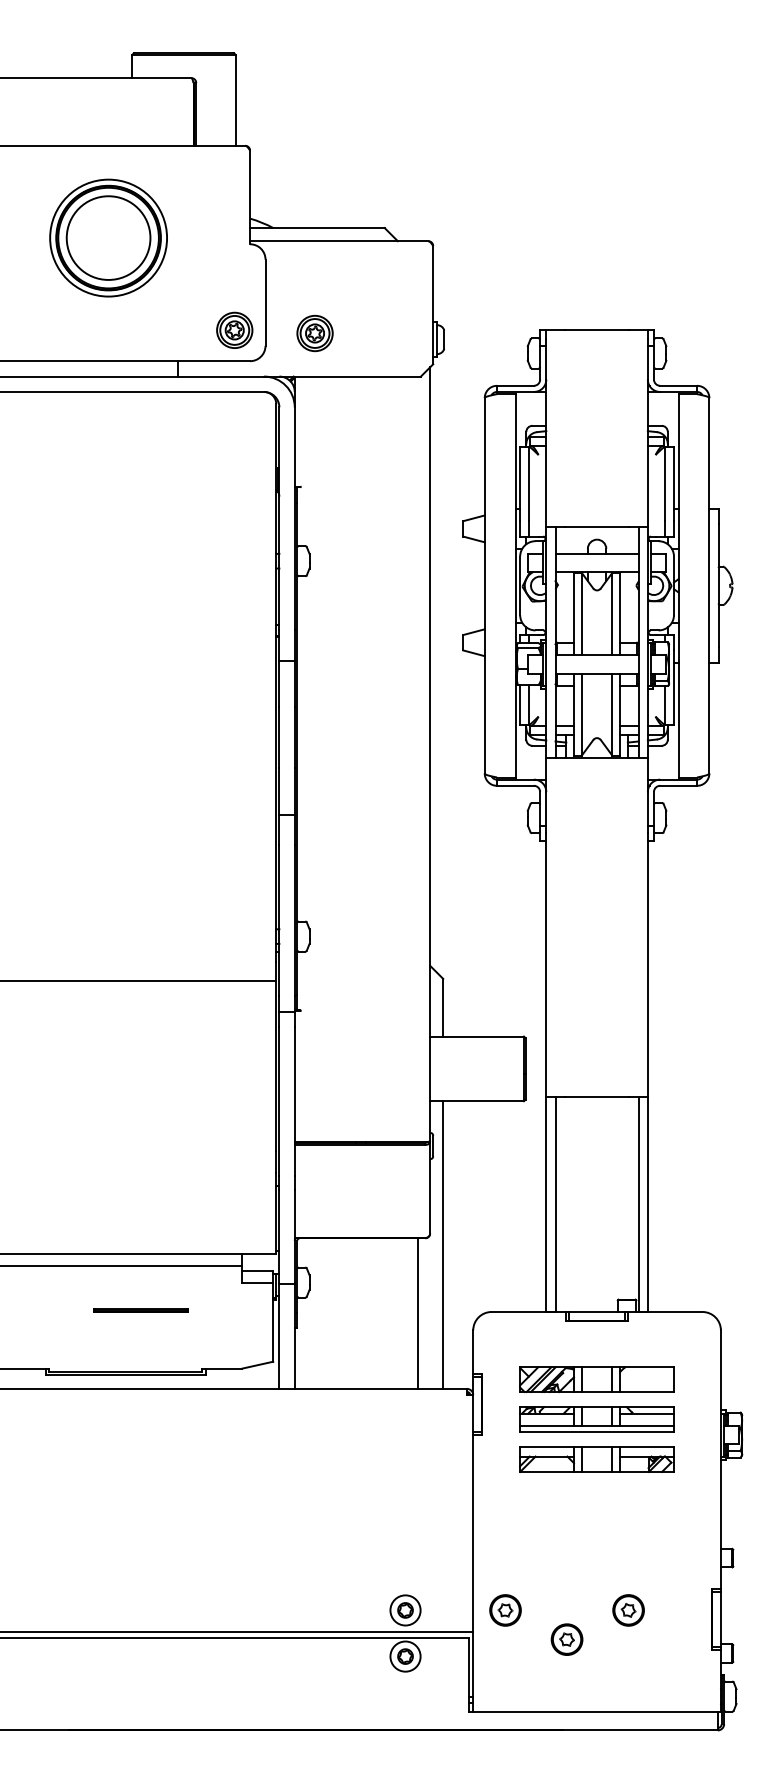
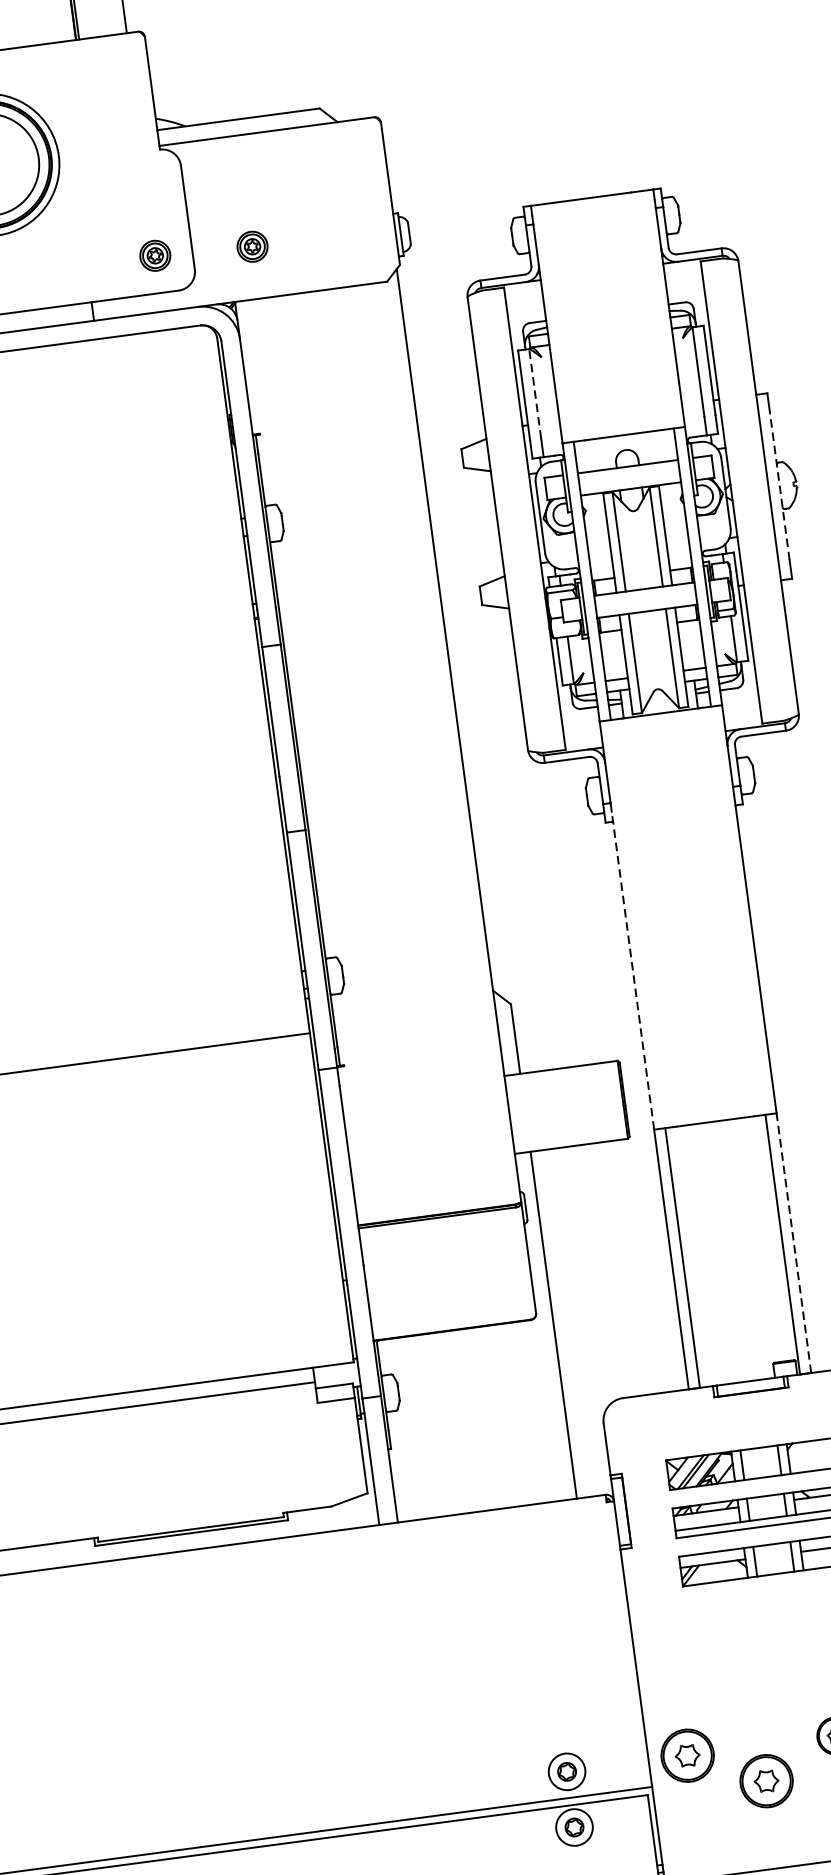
part: (234, 329) -> (154, 254), size x0.7
part: (314, 333) -> (251, 246), size x0.7
line: (529, 483) -> (535, 393), solid -> dashed
line: (718, 585) -> (779, 485), solid -> dashed
line: (546, 964) -> (633, 970), solid -> dashed
line: (647, 1204) -> (793, 1243), solid -> dashed
line: (140, 1310) -> (199, 1452), removed
line: (417, 1313) -> (533, 1411), removed
part: (505, 1610) -> (687, 1755), size x1.4
part: (566, 1639) -> (765, 1780), size x1.4

